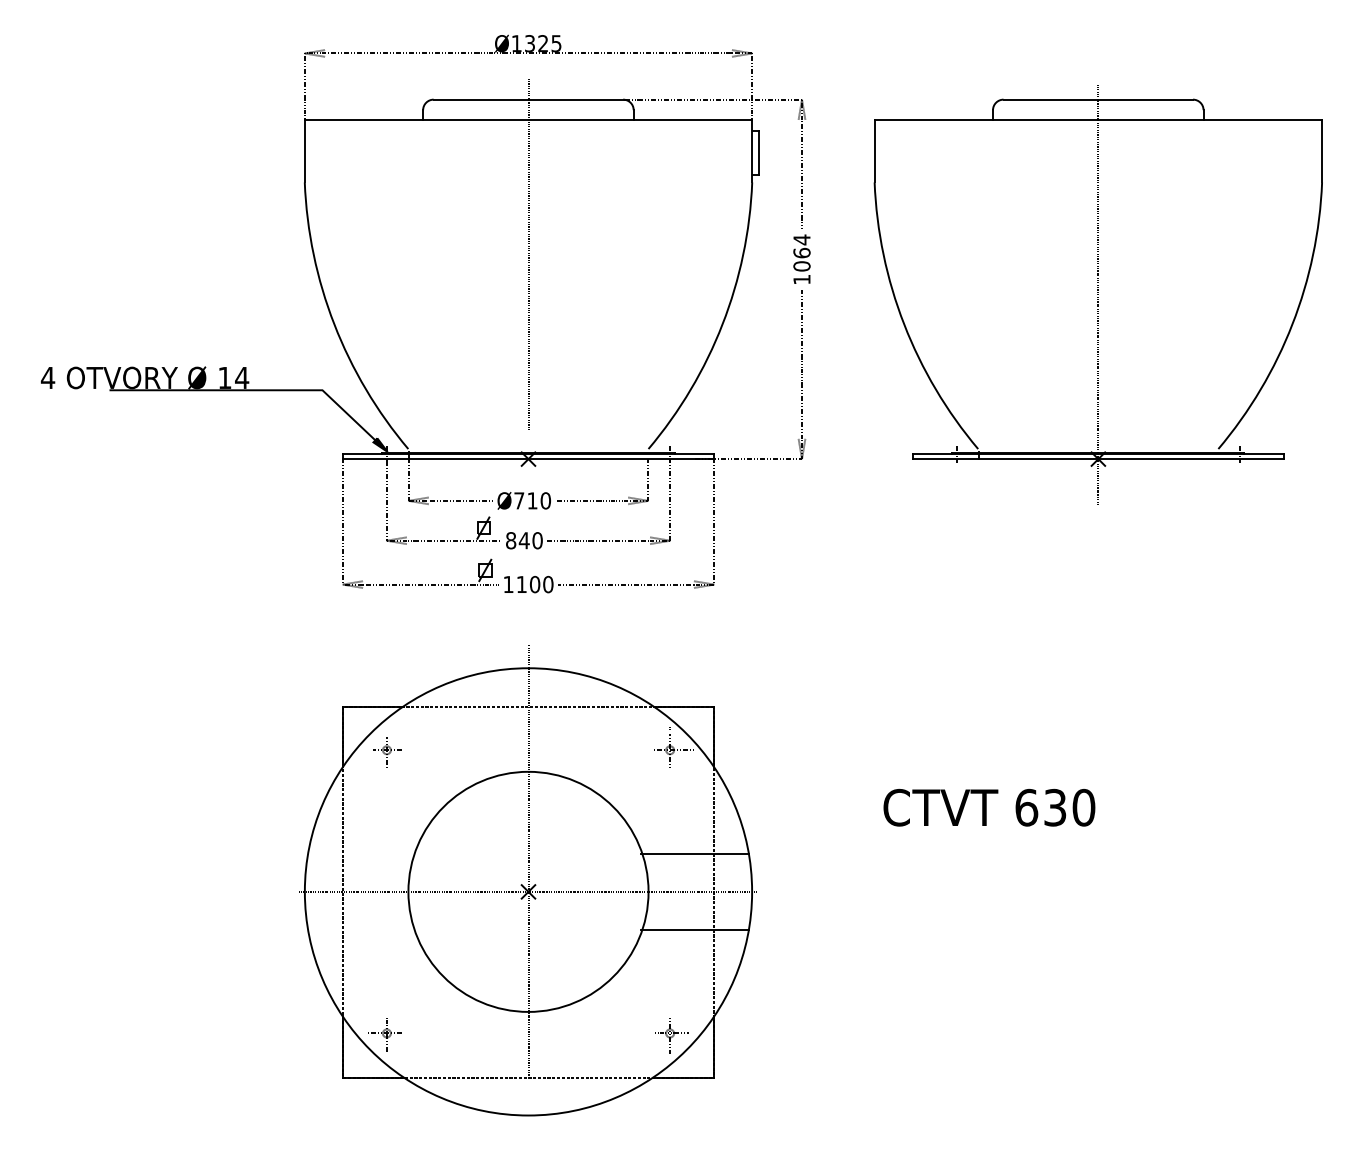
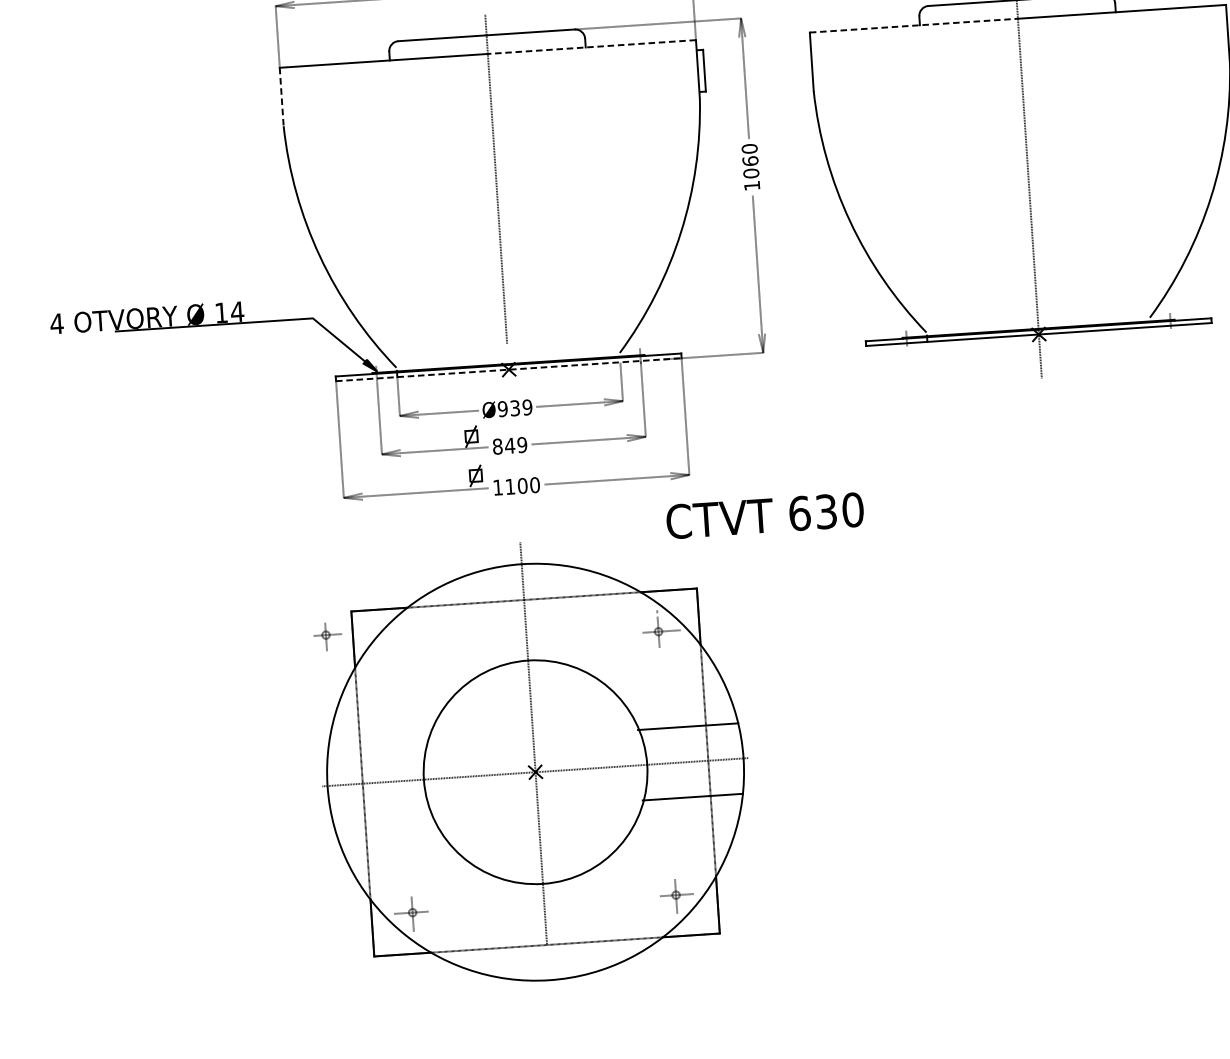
line: (640, 119) -> (592, 46), solid -> dashed
line: (986, 119) -> (913, 25), solid -> dashed
line: (304, 151) -> (281, 97), solid -> dashed
text: (801, 239) -> (749, 148), 1064 -> 1060
line: (528, 459) -> (508, 370), solid -> dashed
text: (532, 500) -> (515, 407), 710 -> 939
text: (537, 540) -> (522, 444), 840 -> 849
part: (387, 752) -> (326, 637), moved
text: (989, 807) -> (765, 515), moved

